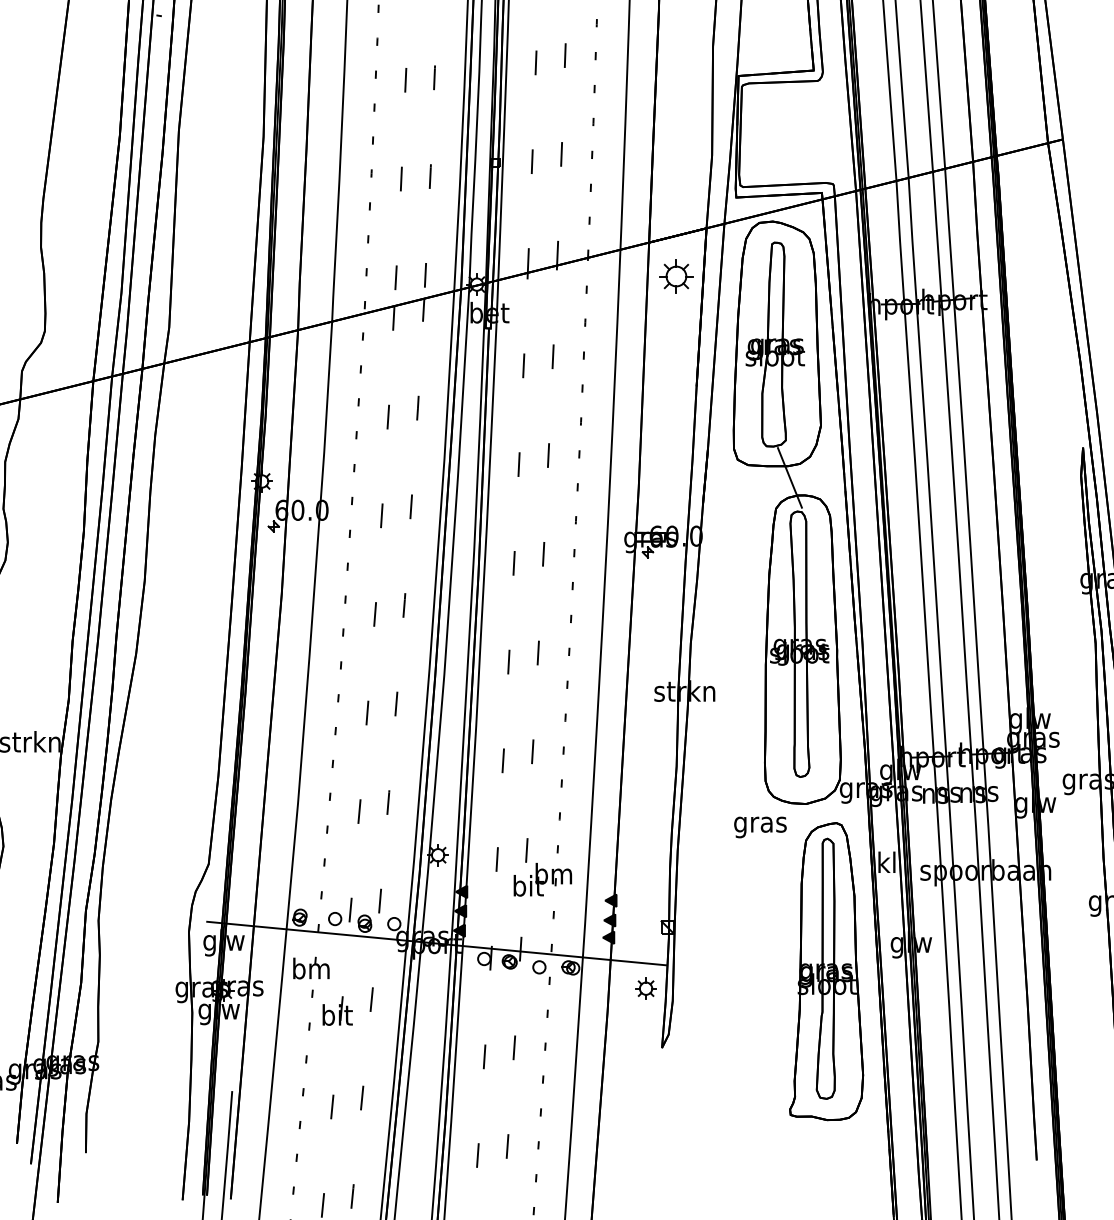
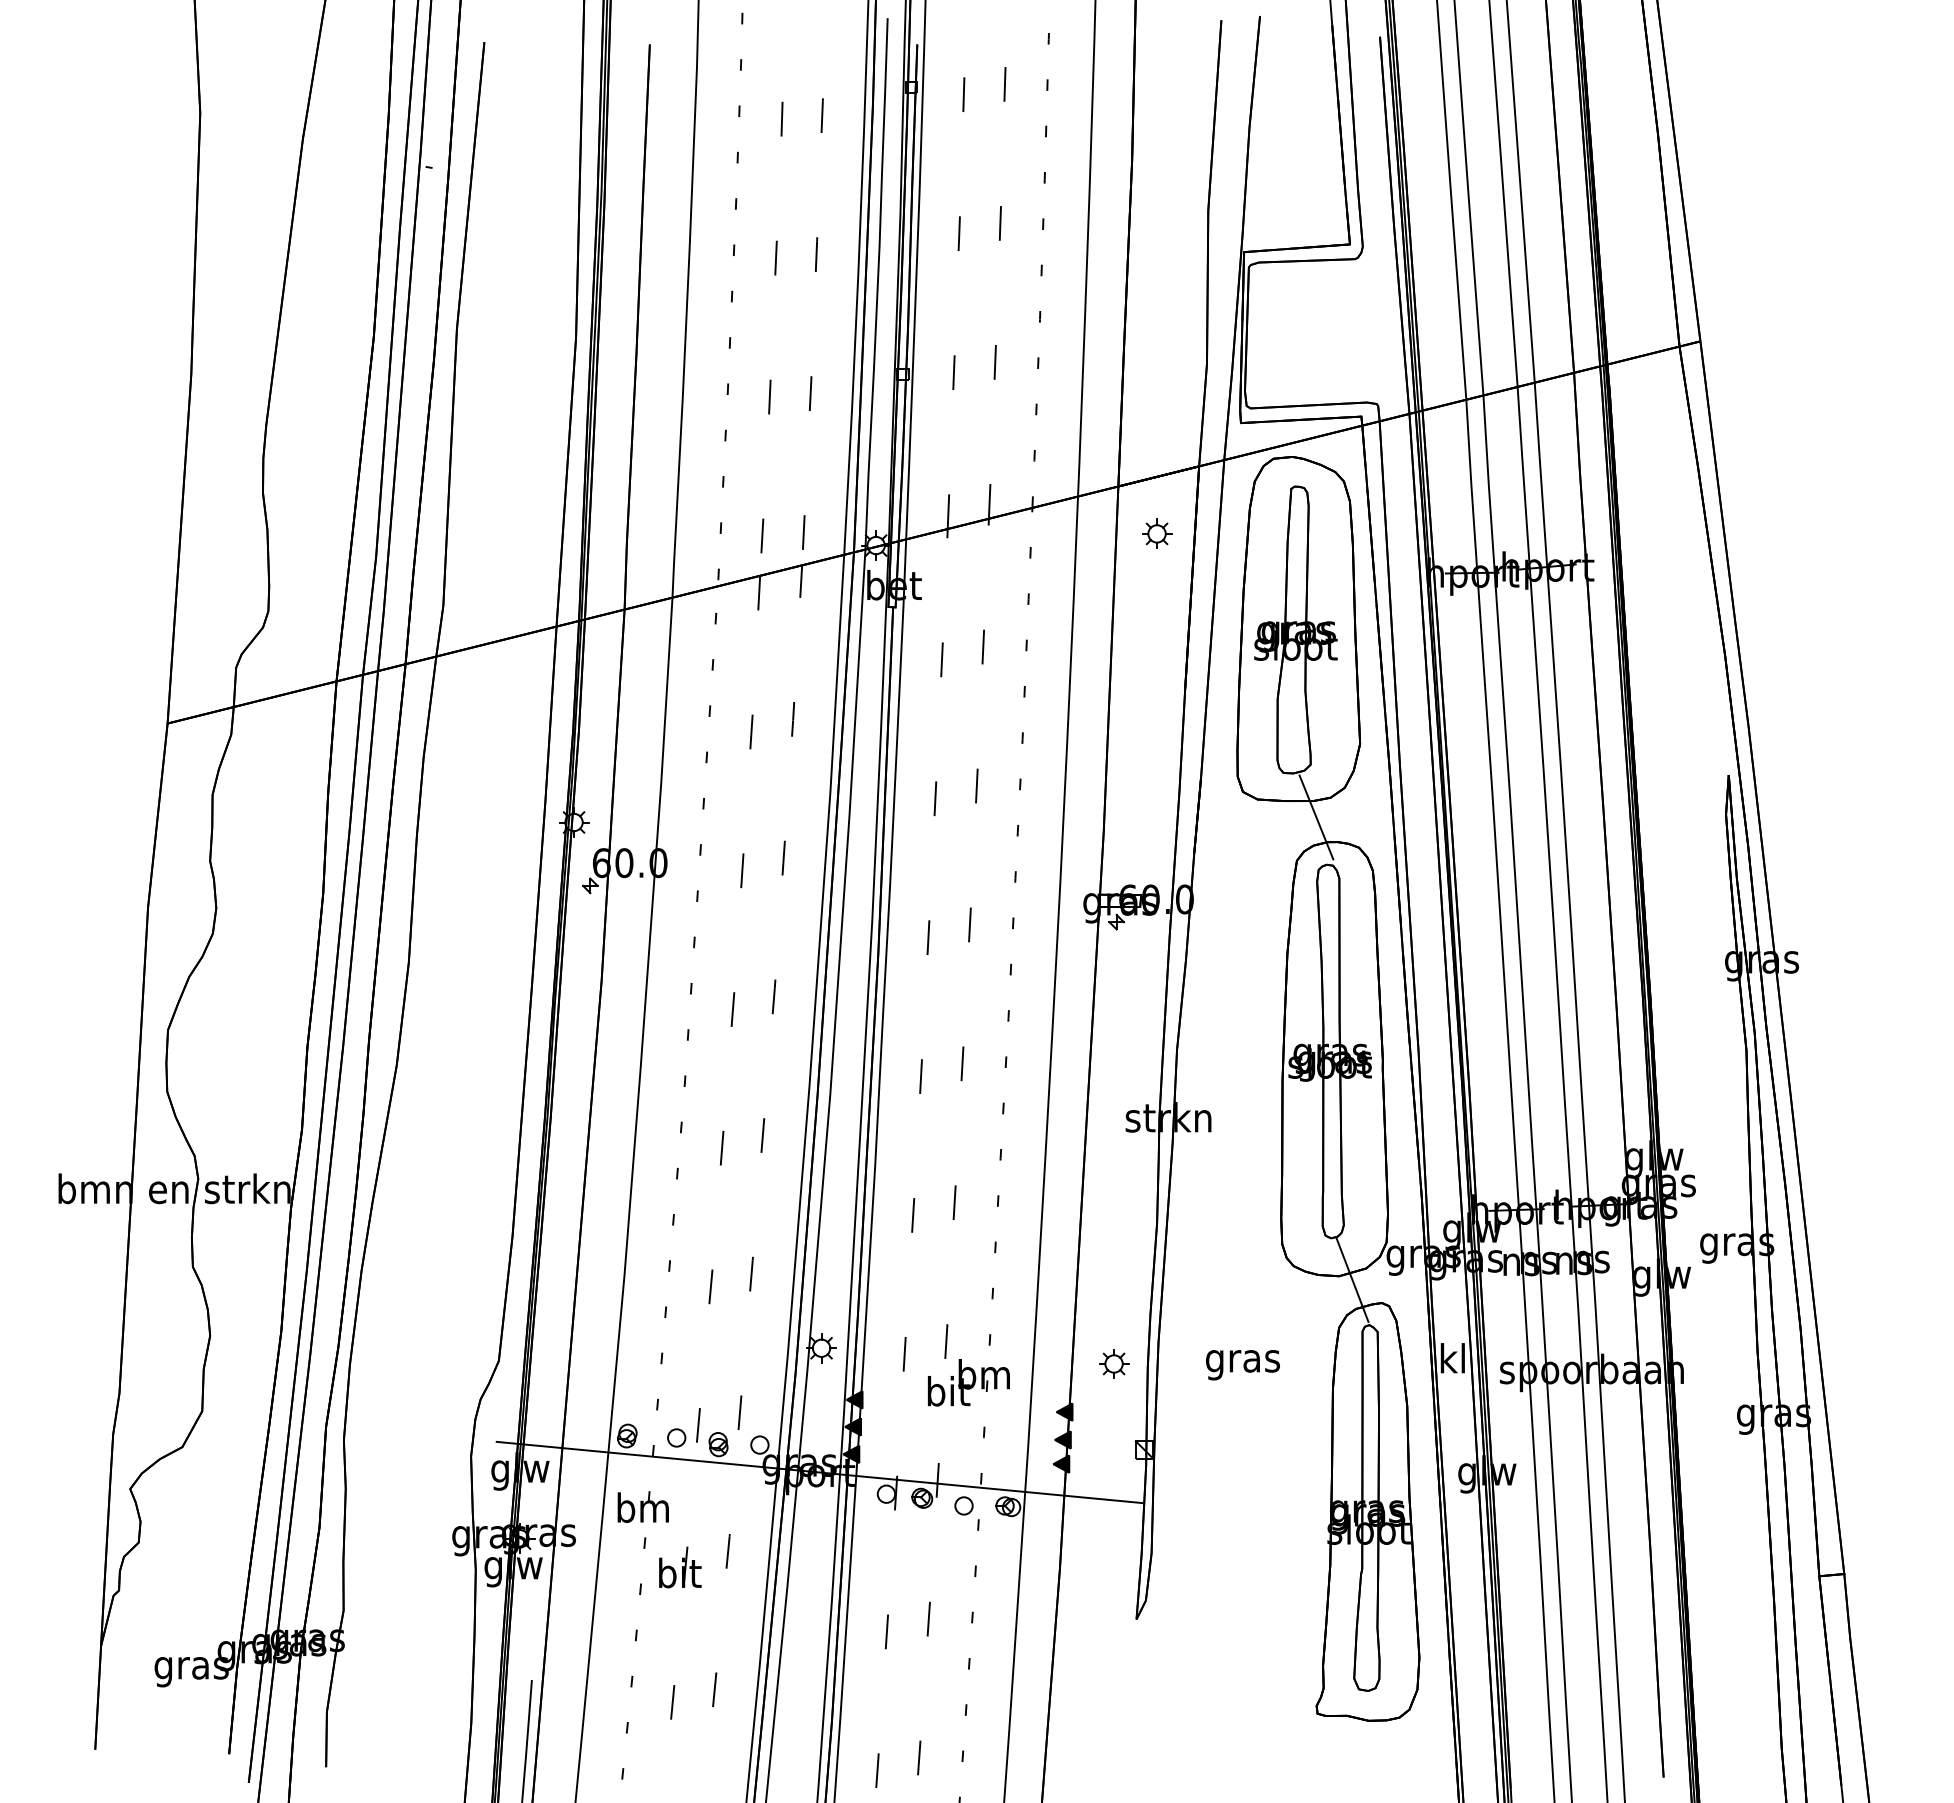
part: (676, 276) -> (1157, 533), size x0.62
line: (815, 806) -> (1352, 1279), added
text: (760, 827) -> (1242, 1365), moved
part: (646, 988) -> (1114, 1363), moved

